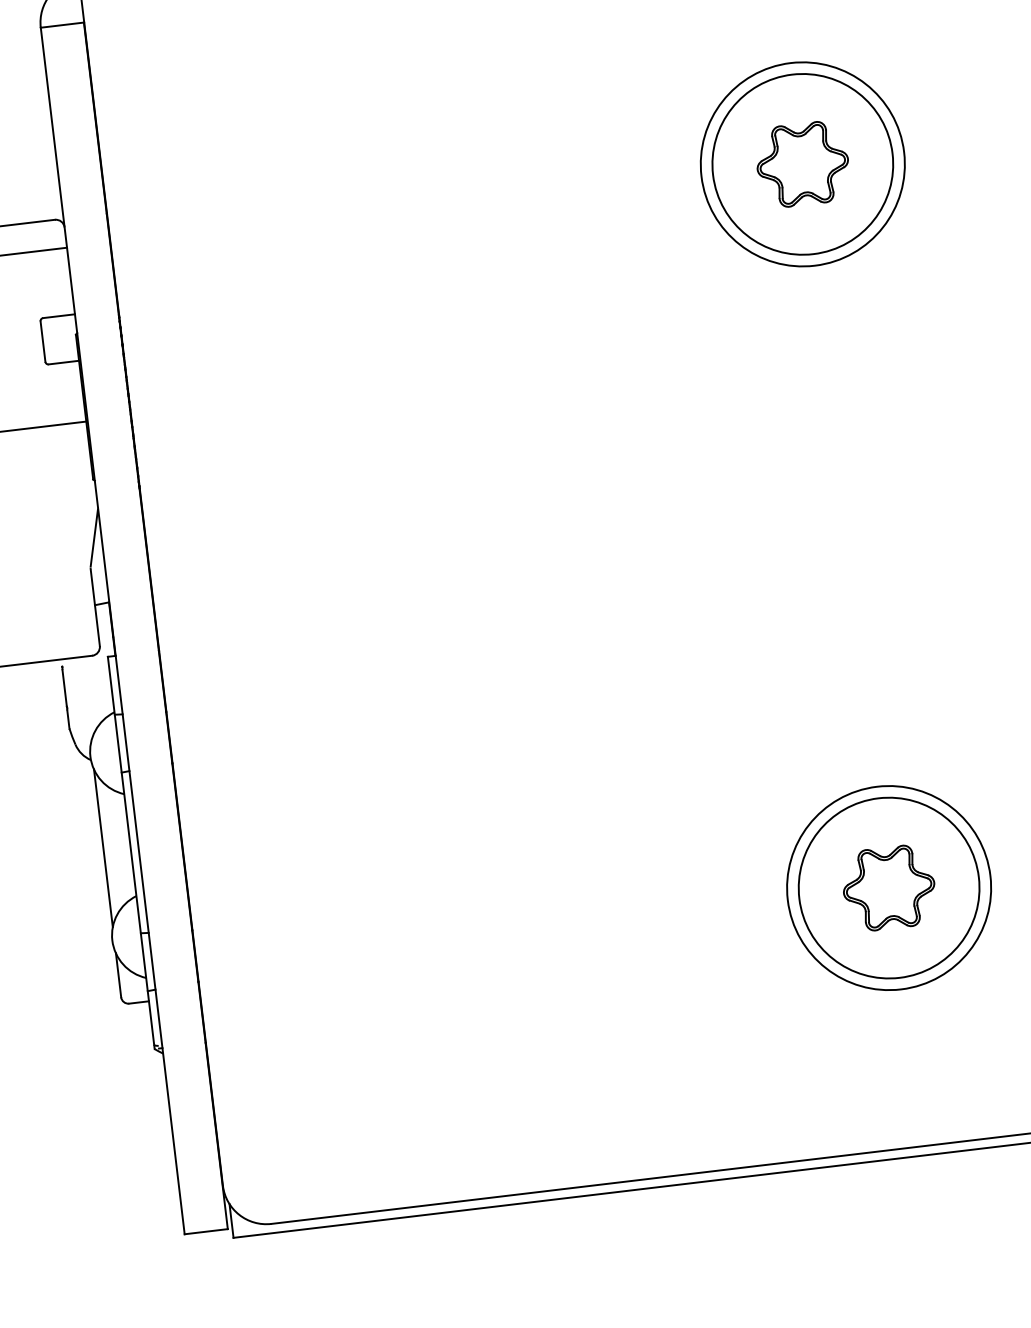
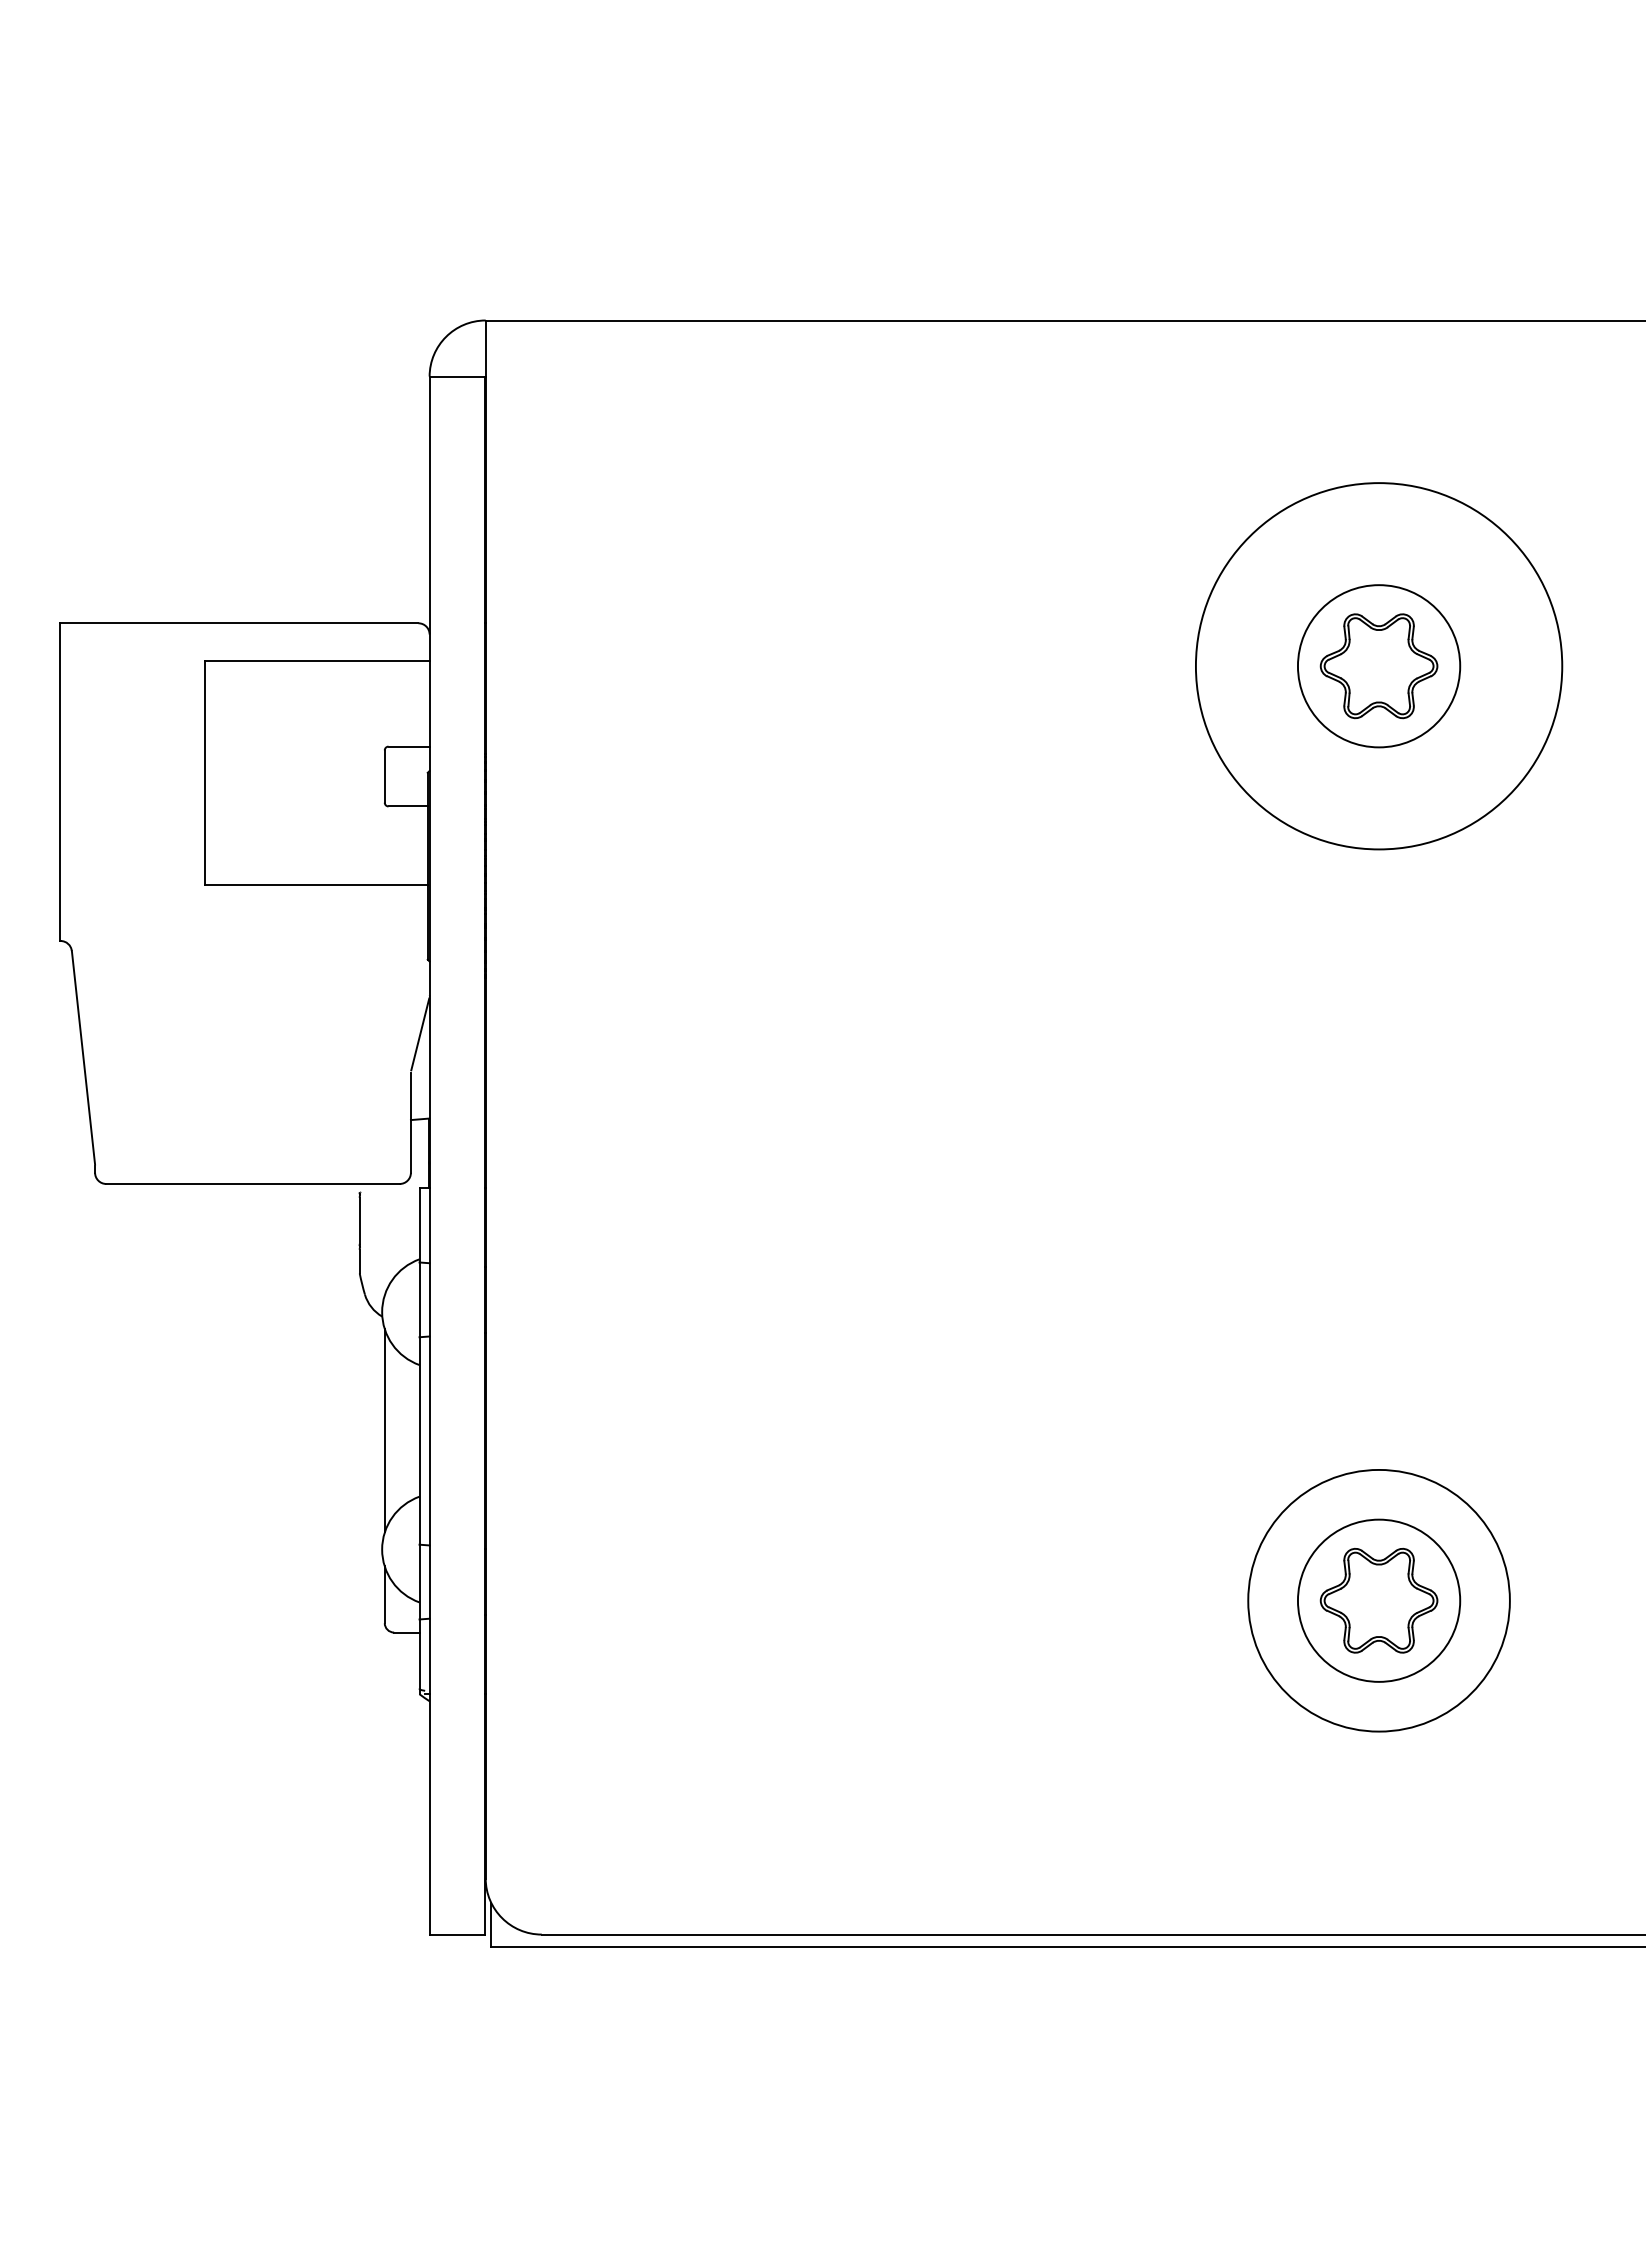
circle: (802, 164) -> (1378, 666), size x0.7
circle: (802, 164) -> (1378, 666), size x1.4
circle: (888, 887) -> (1378, 1600), size x0.7

